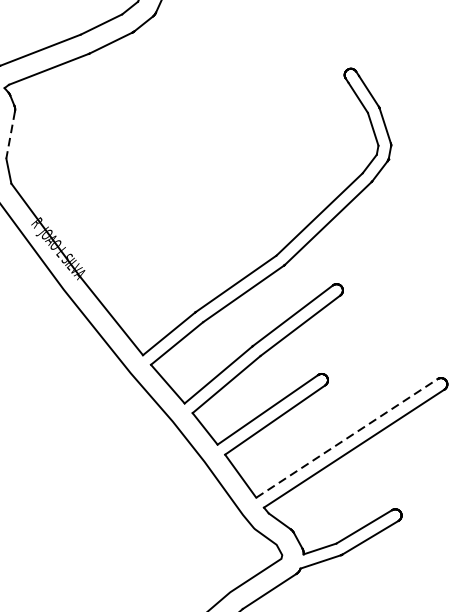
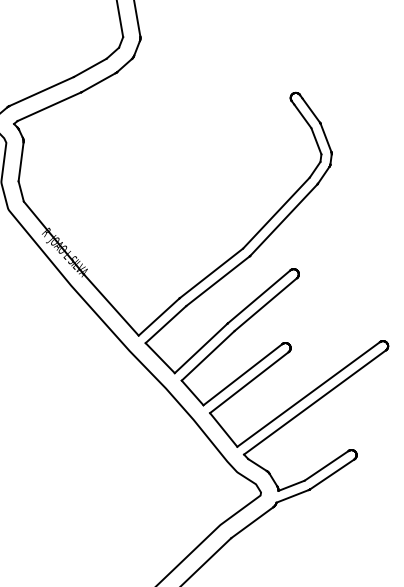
line: (11, 134) -> (21, 161), dashed -> solid
line: (347, 438) -> (309, 394), dashed -> solid

